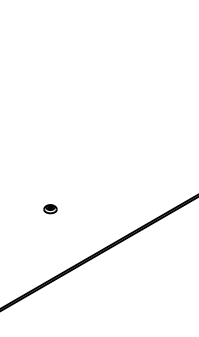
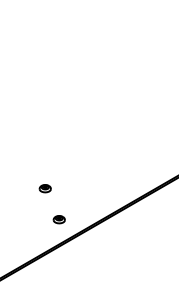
part: (65, 243) -> (58, 219), added

